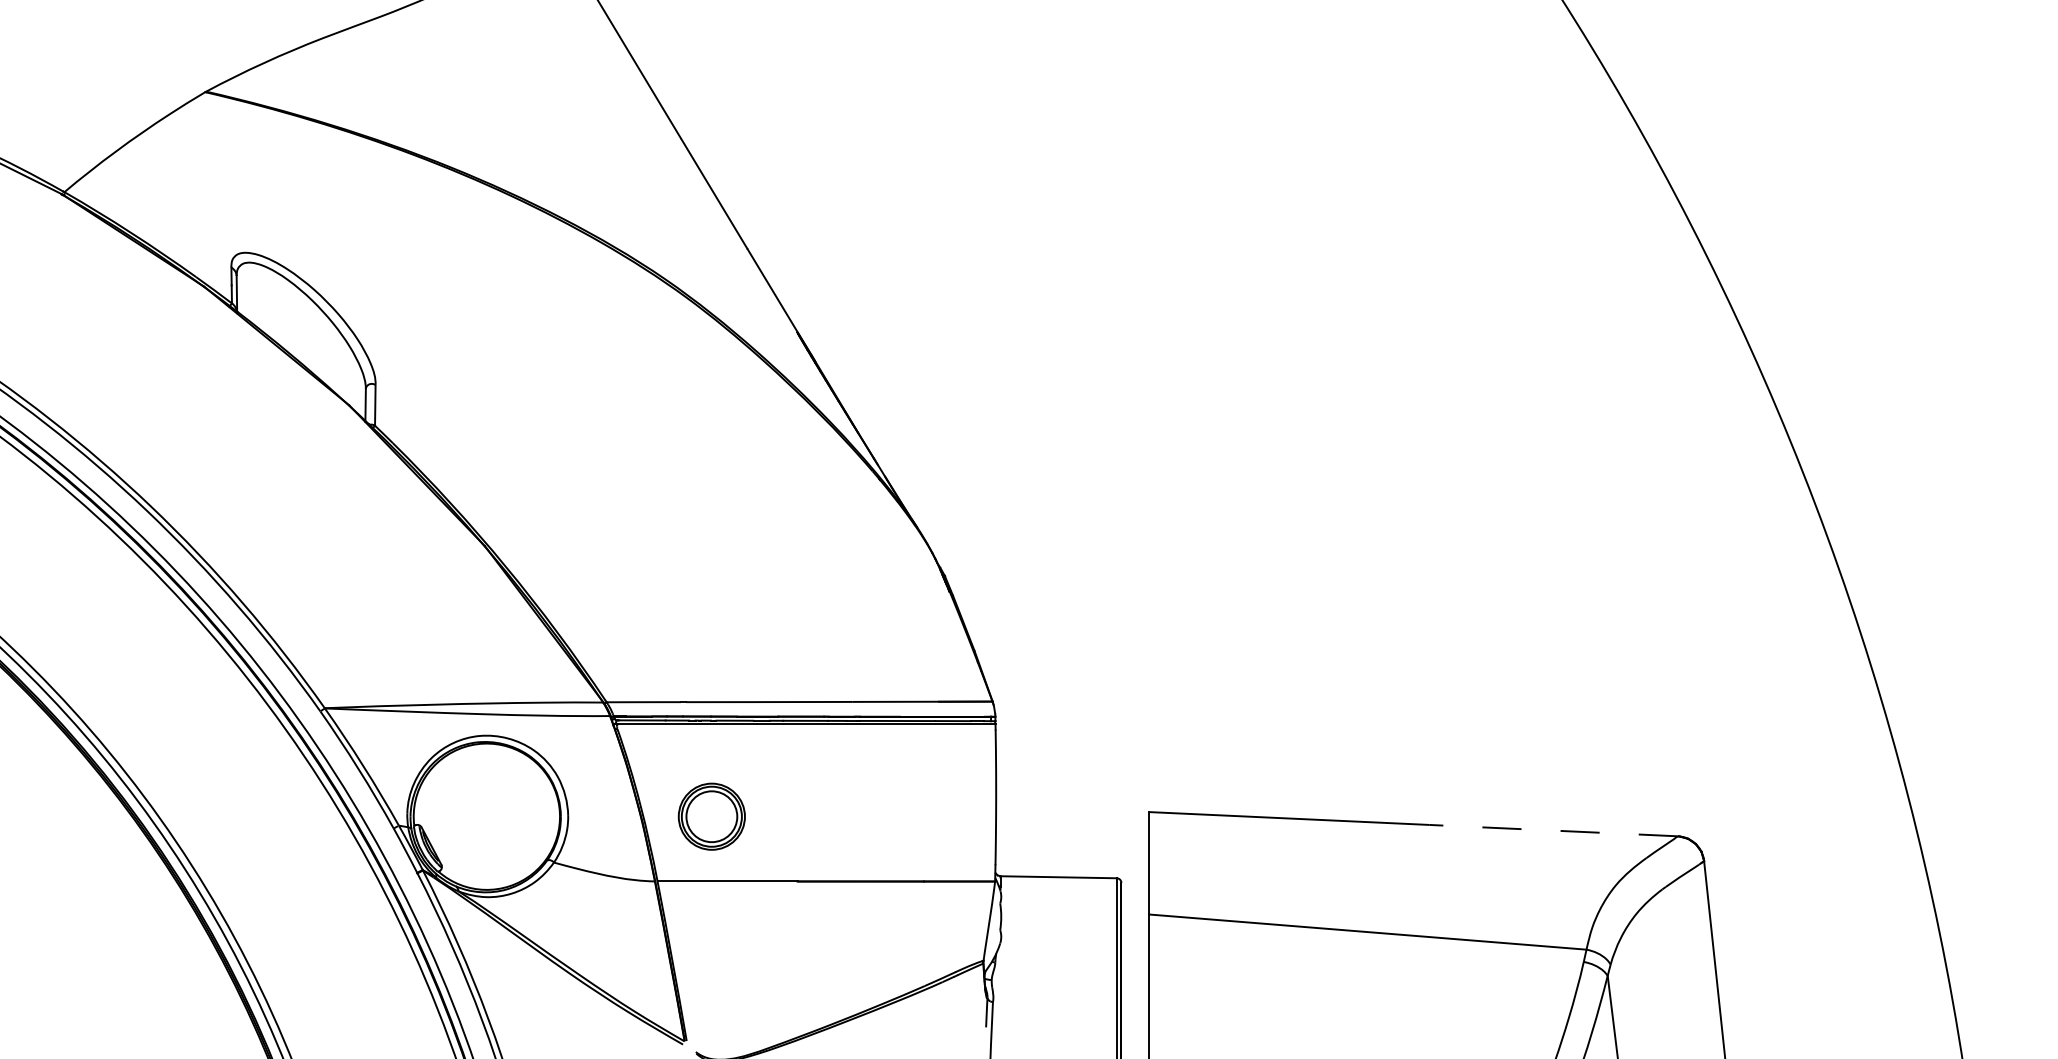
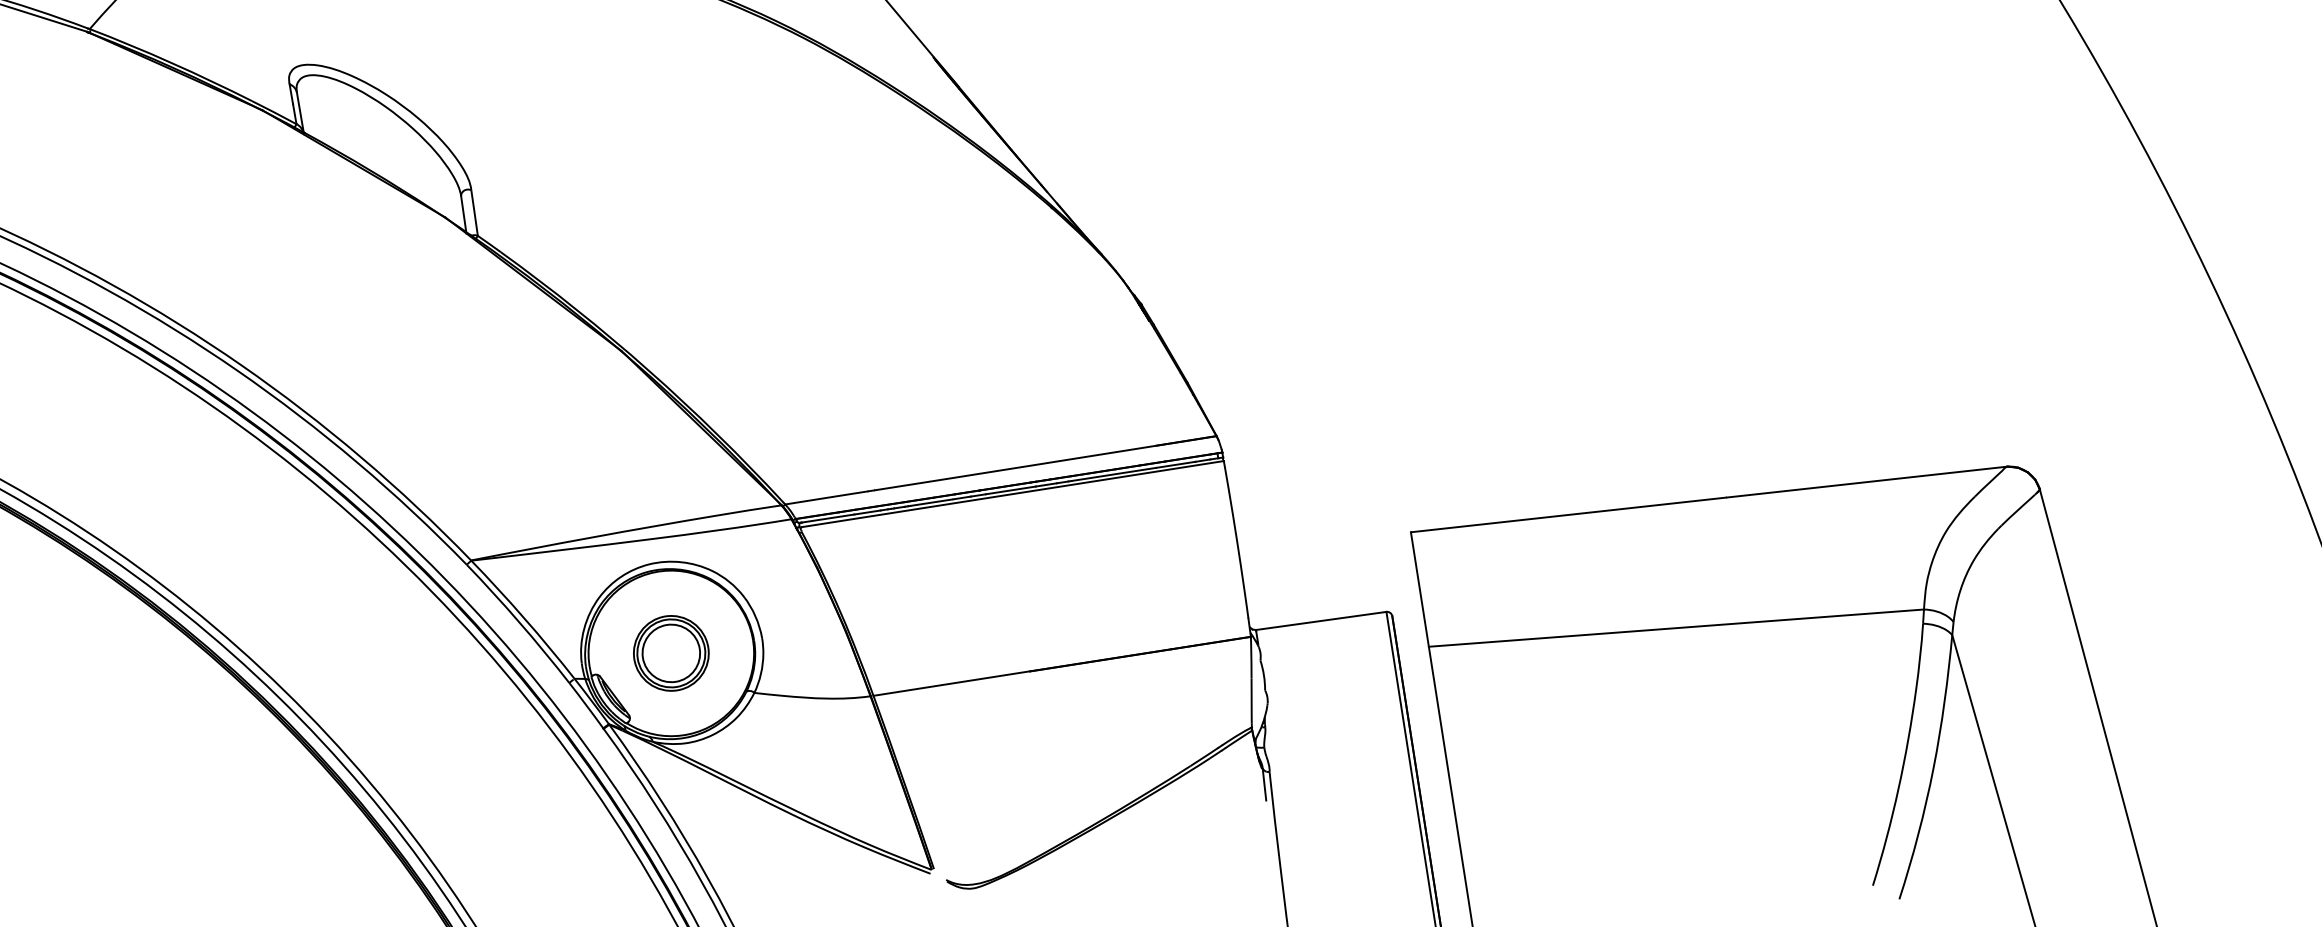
part: (711, 816) -> (670, 653), moved
line: (1553, 830) -> (1866, 482), dashed -> solid

